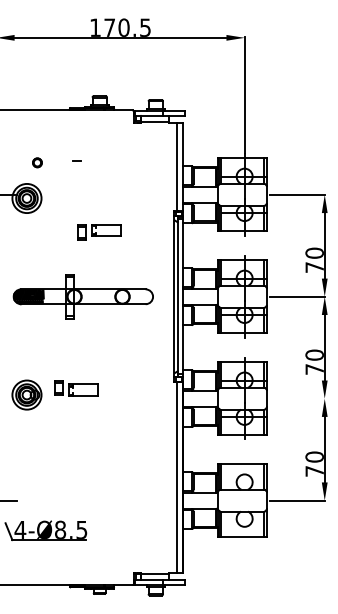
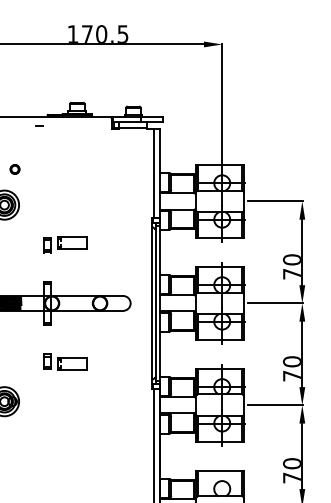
line: (76, 160) -> (39, 126), moved
part: (99, 232) -> (65, 245), moved
part: (76, 388) -> (65, 362), moved
line: (297, 398) -> (275, 405), added

